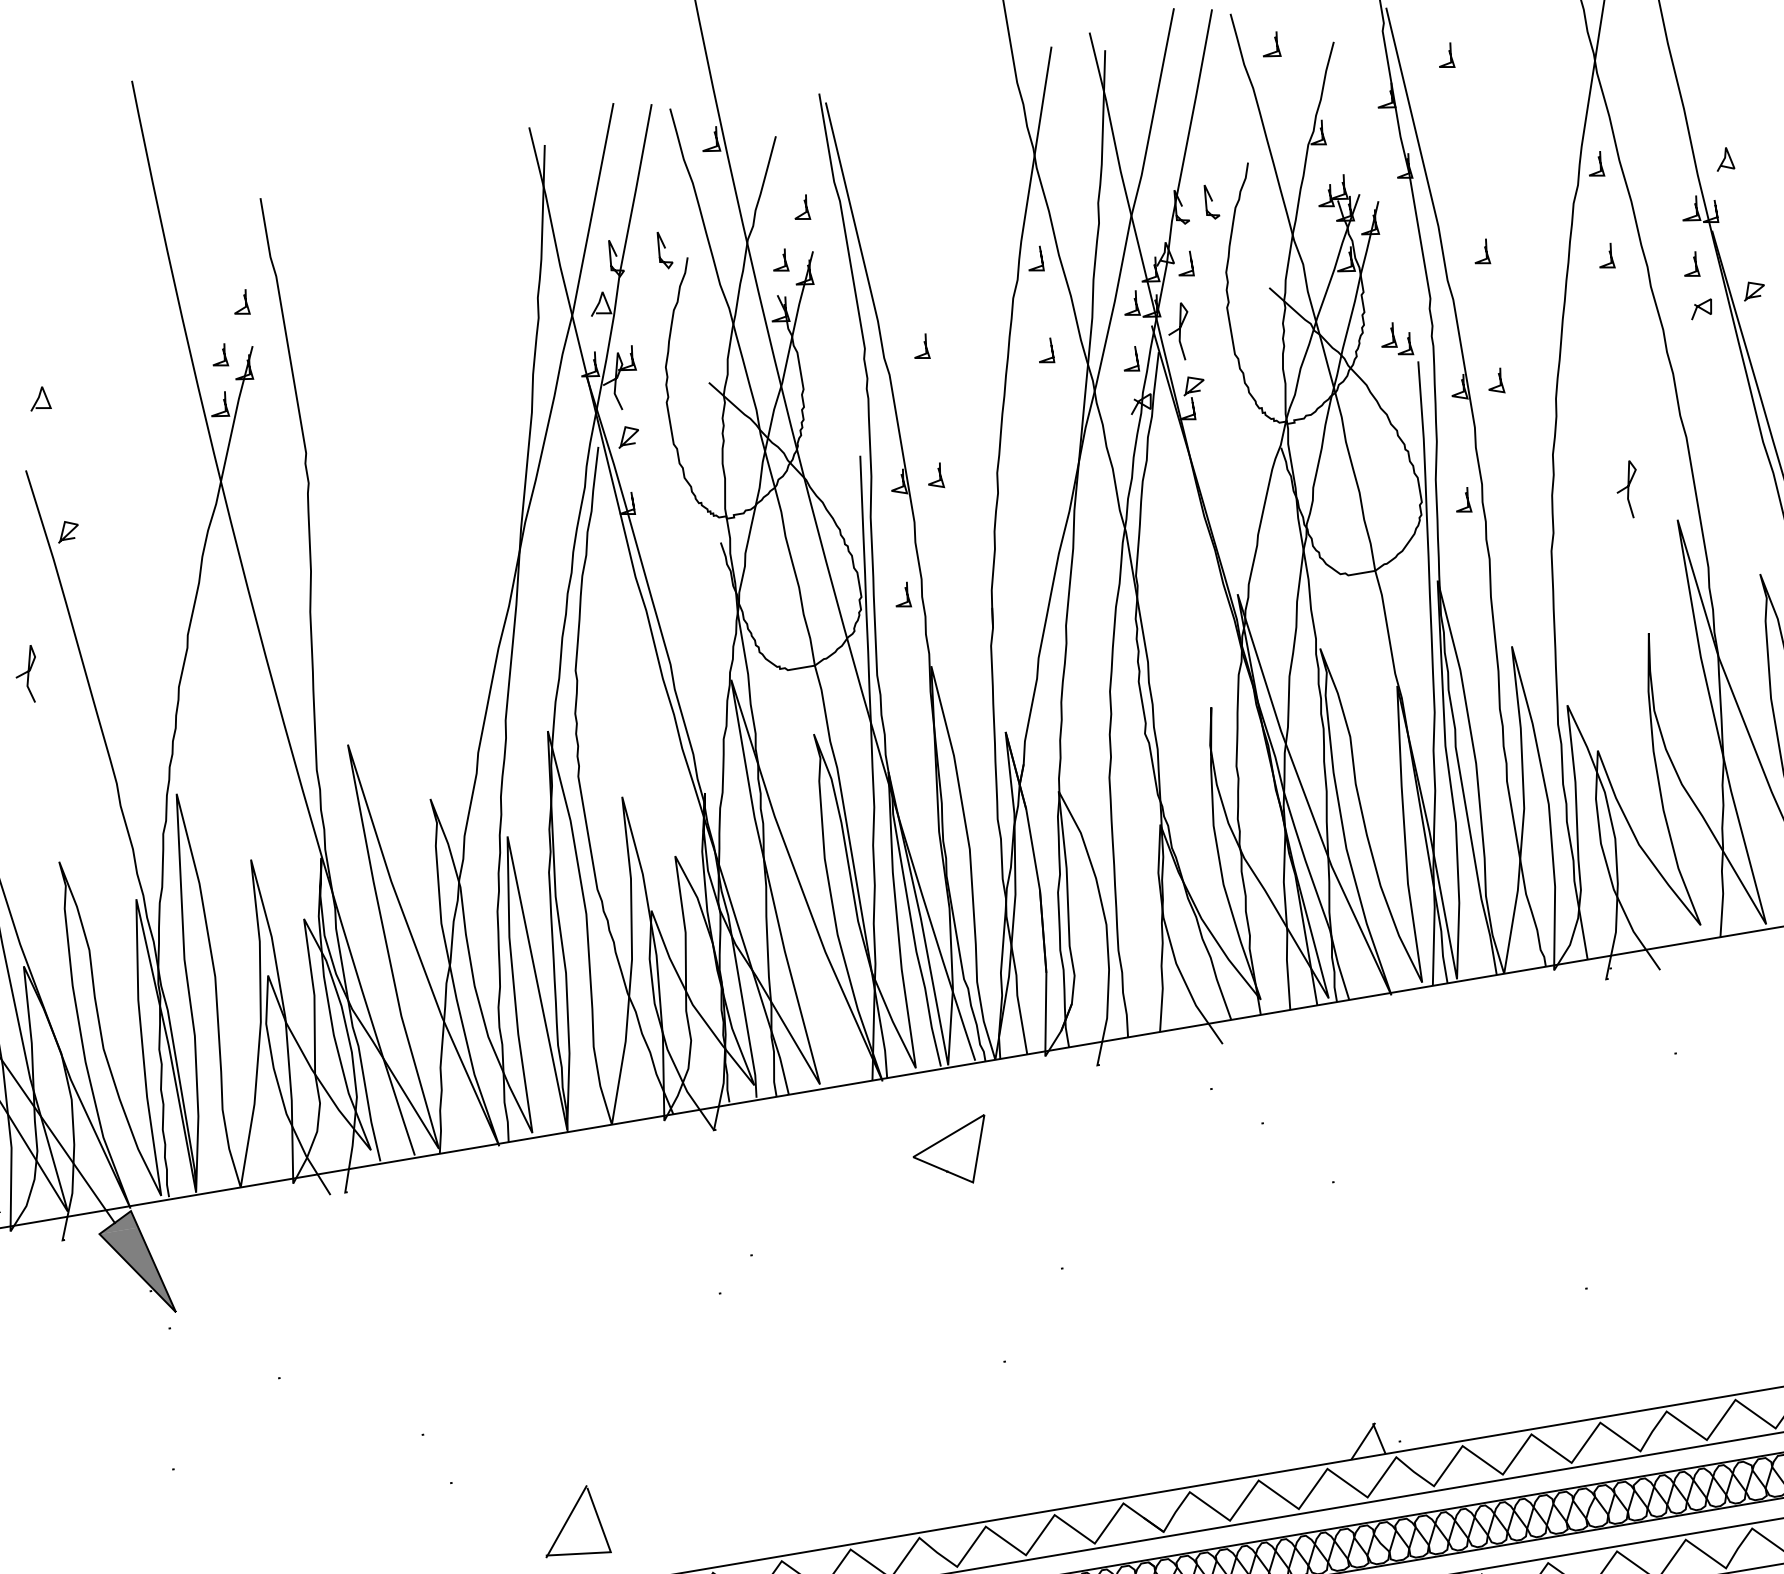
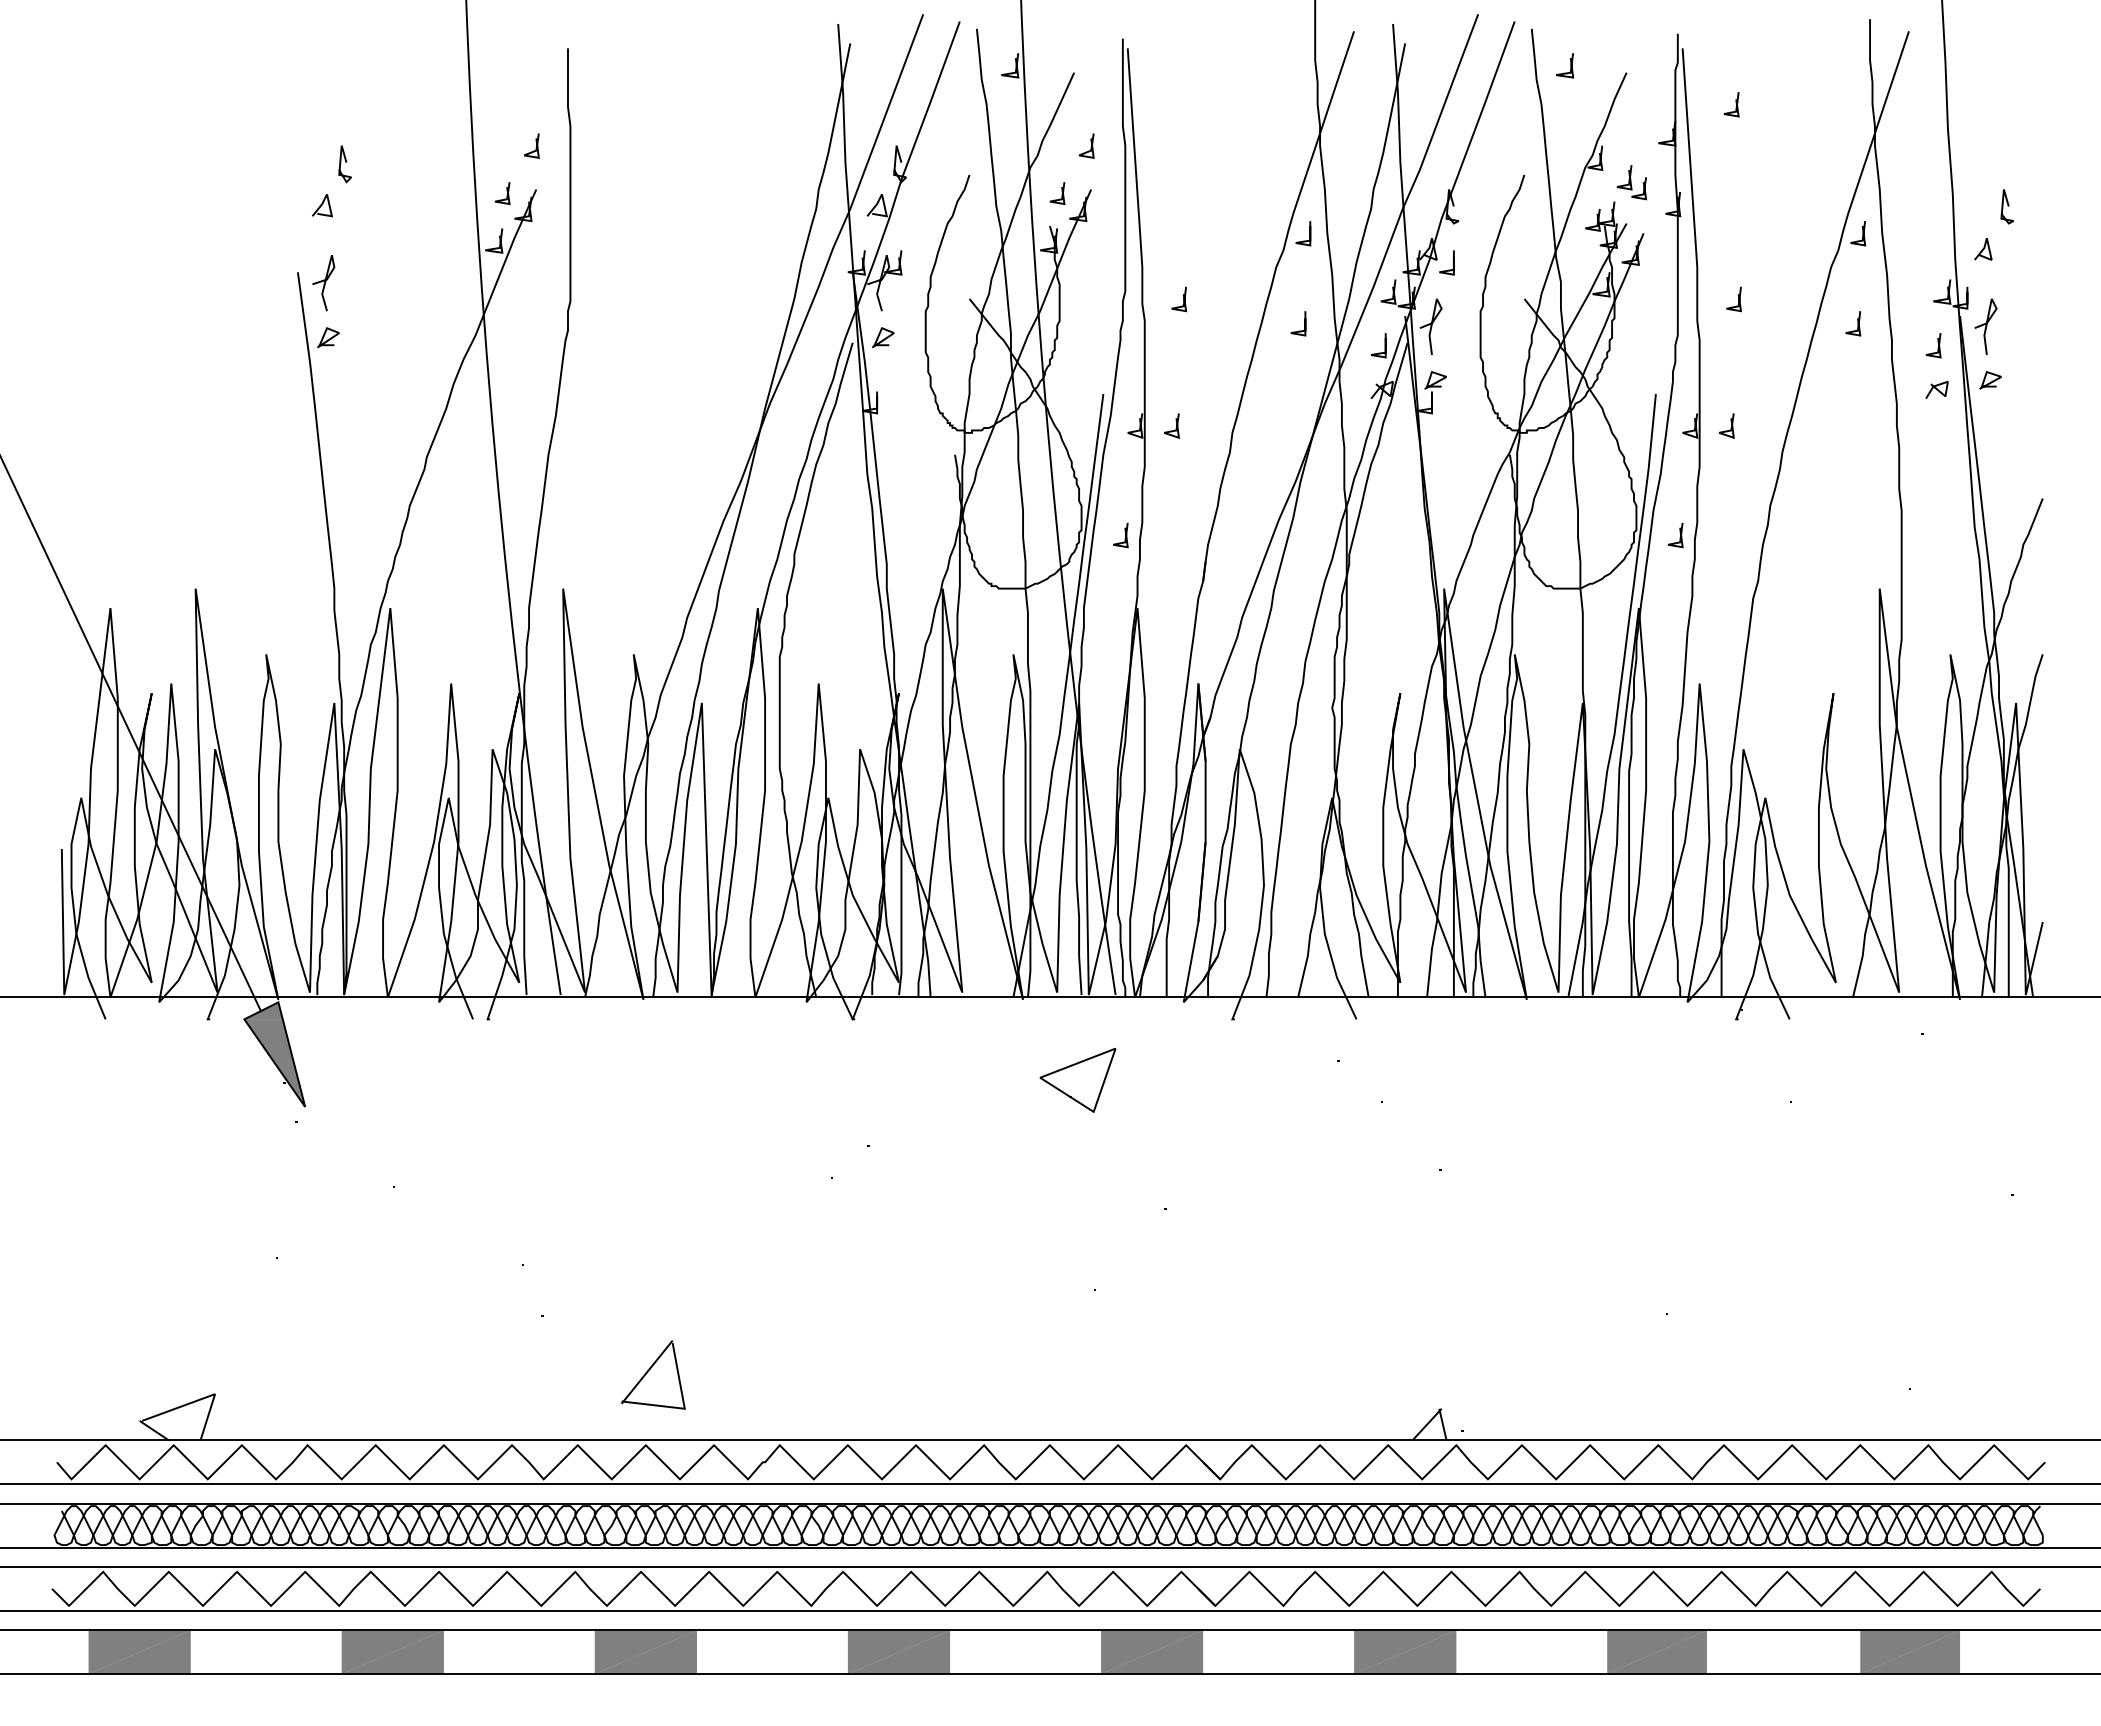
curve: (1211, 201) -> (2007, 206), moved
curve: (664, 248) -> (345, 162), moved
part: (1395, 339) -> (1631, 182), moved
curve: (1627, 489) -> (1985, 326), moved
curve: (27, 675) -> (324, 283), moved

